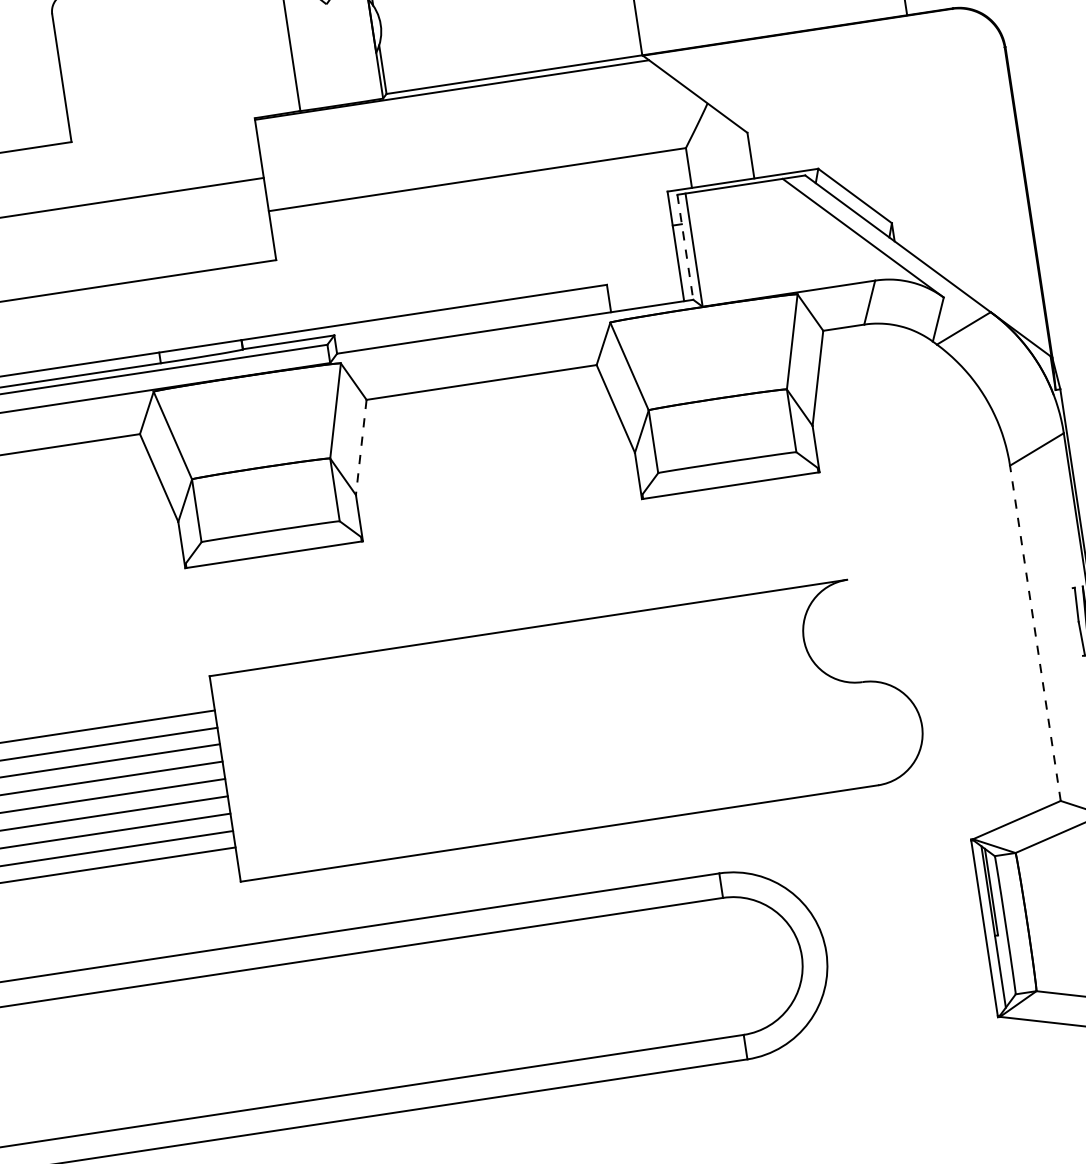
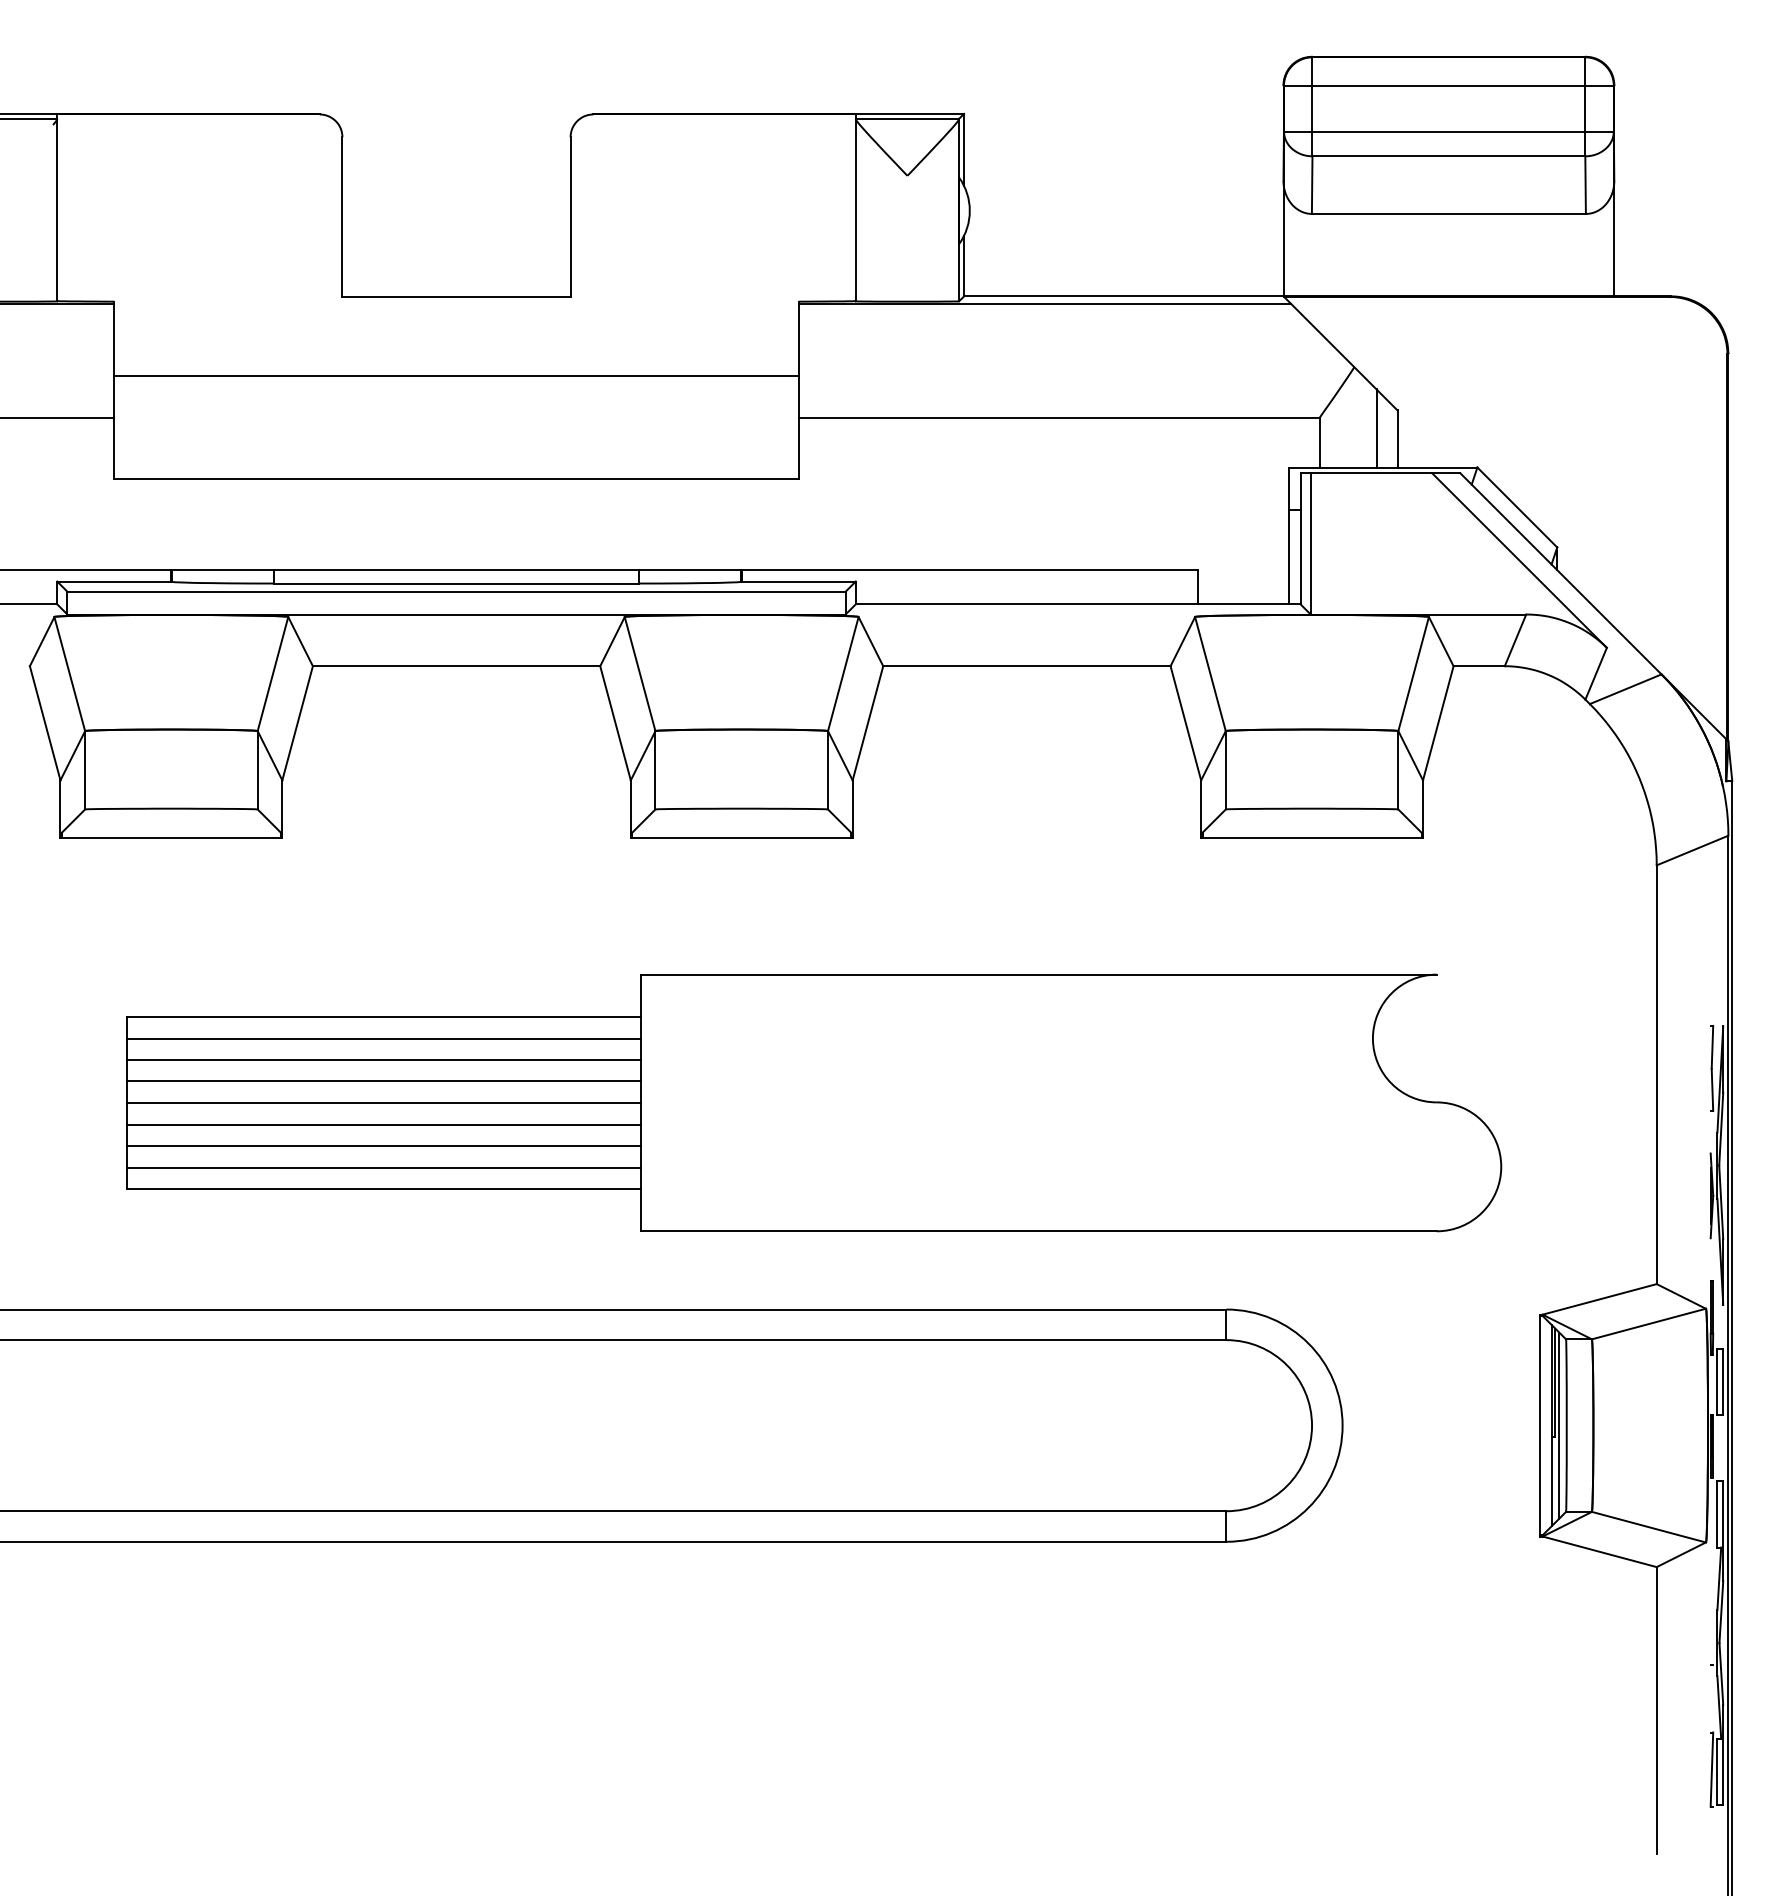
line: (732, 149) -> (1376, 428), added
line: (685, 247) -> (1300, 538), dashed -> solid
line: (360, 447) -> (867, 723), dashed -> solid
line: (1035, 633) -> (1656, 1074), dashed -> solid
line: (1000, 925) -> (1559, 1425), added

